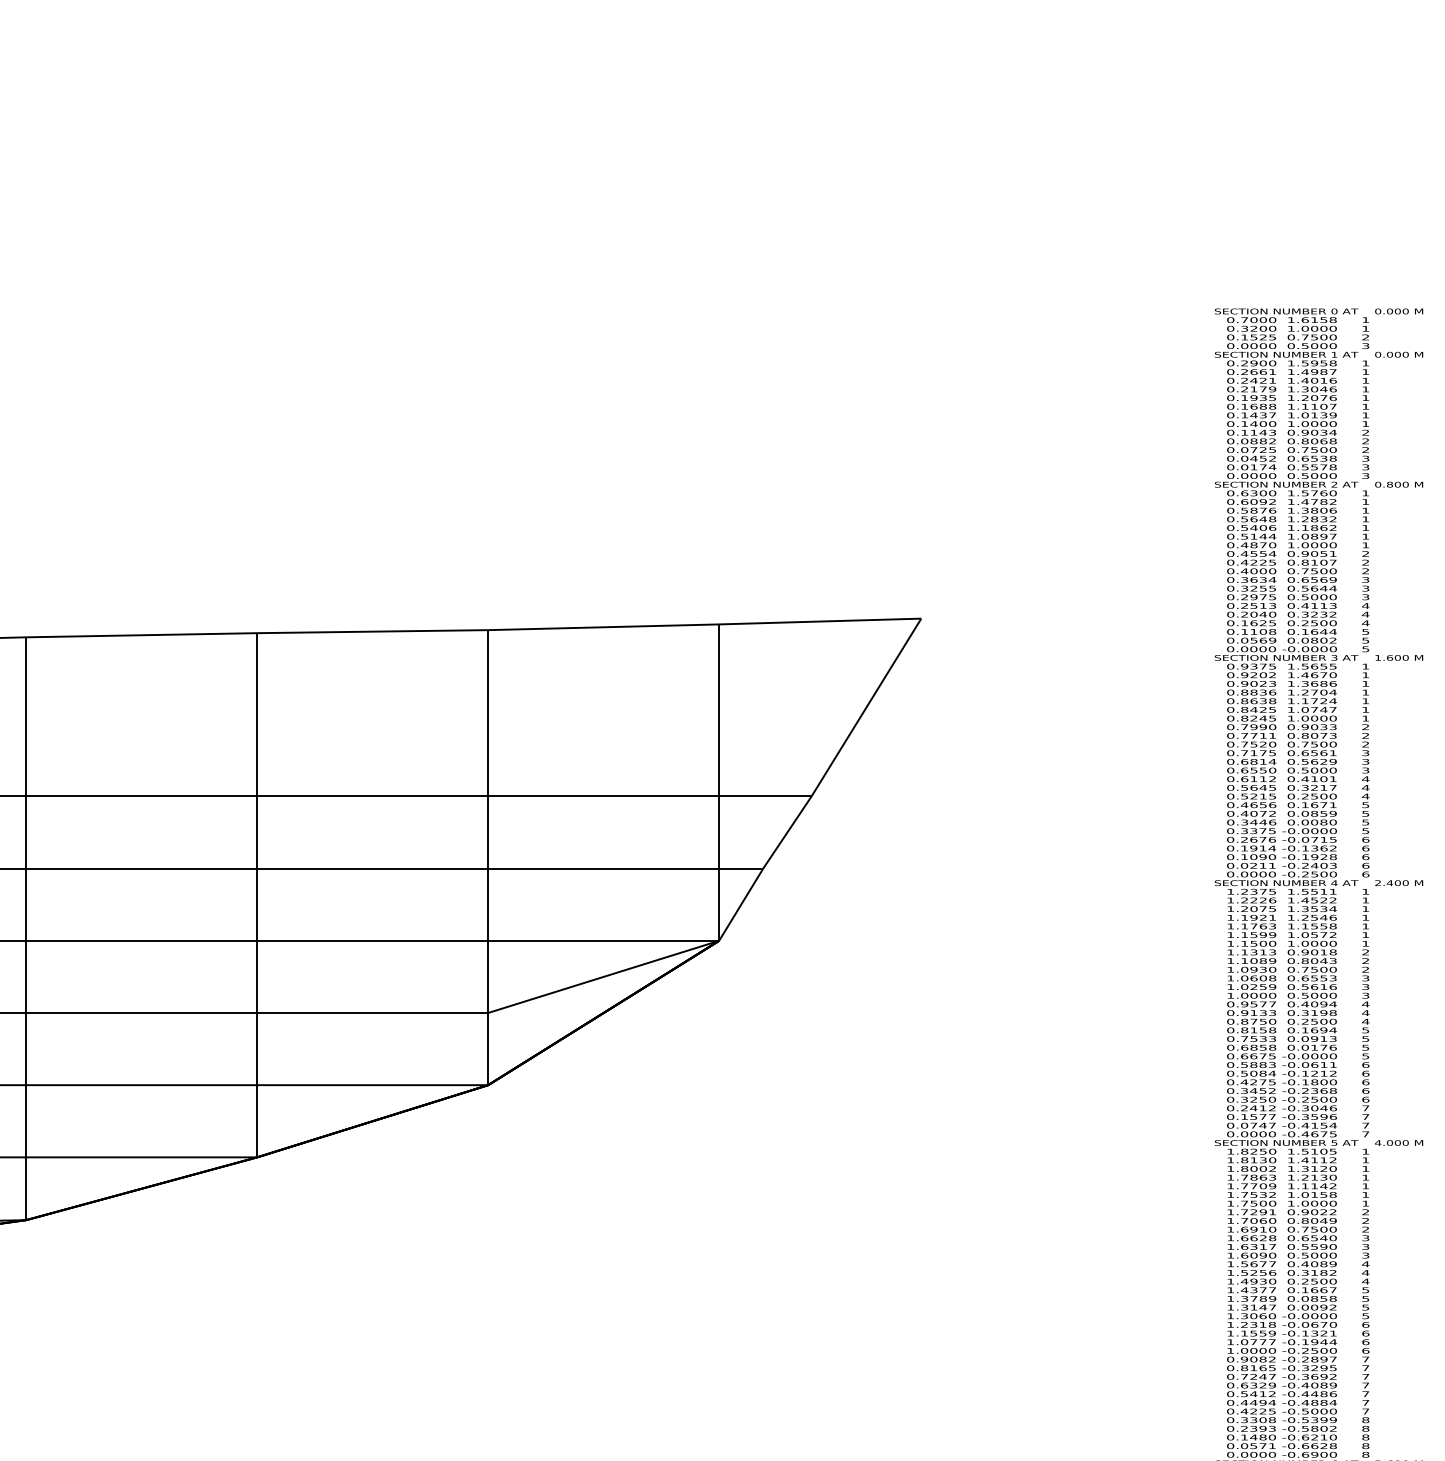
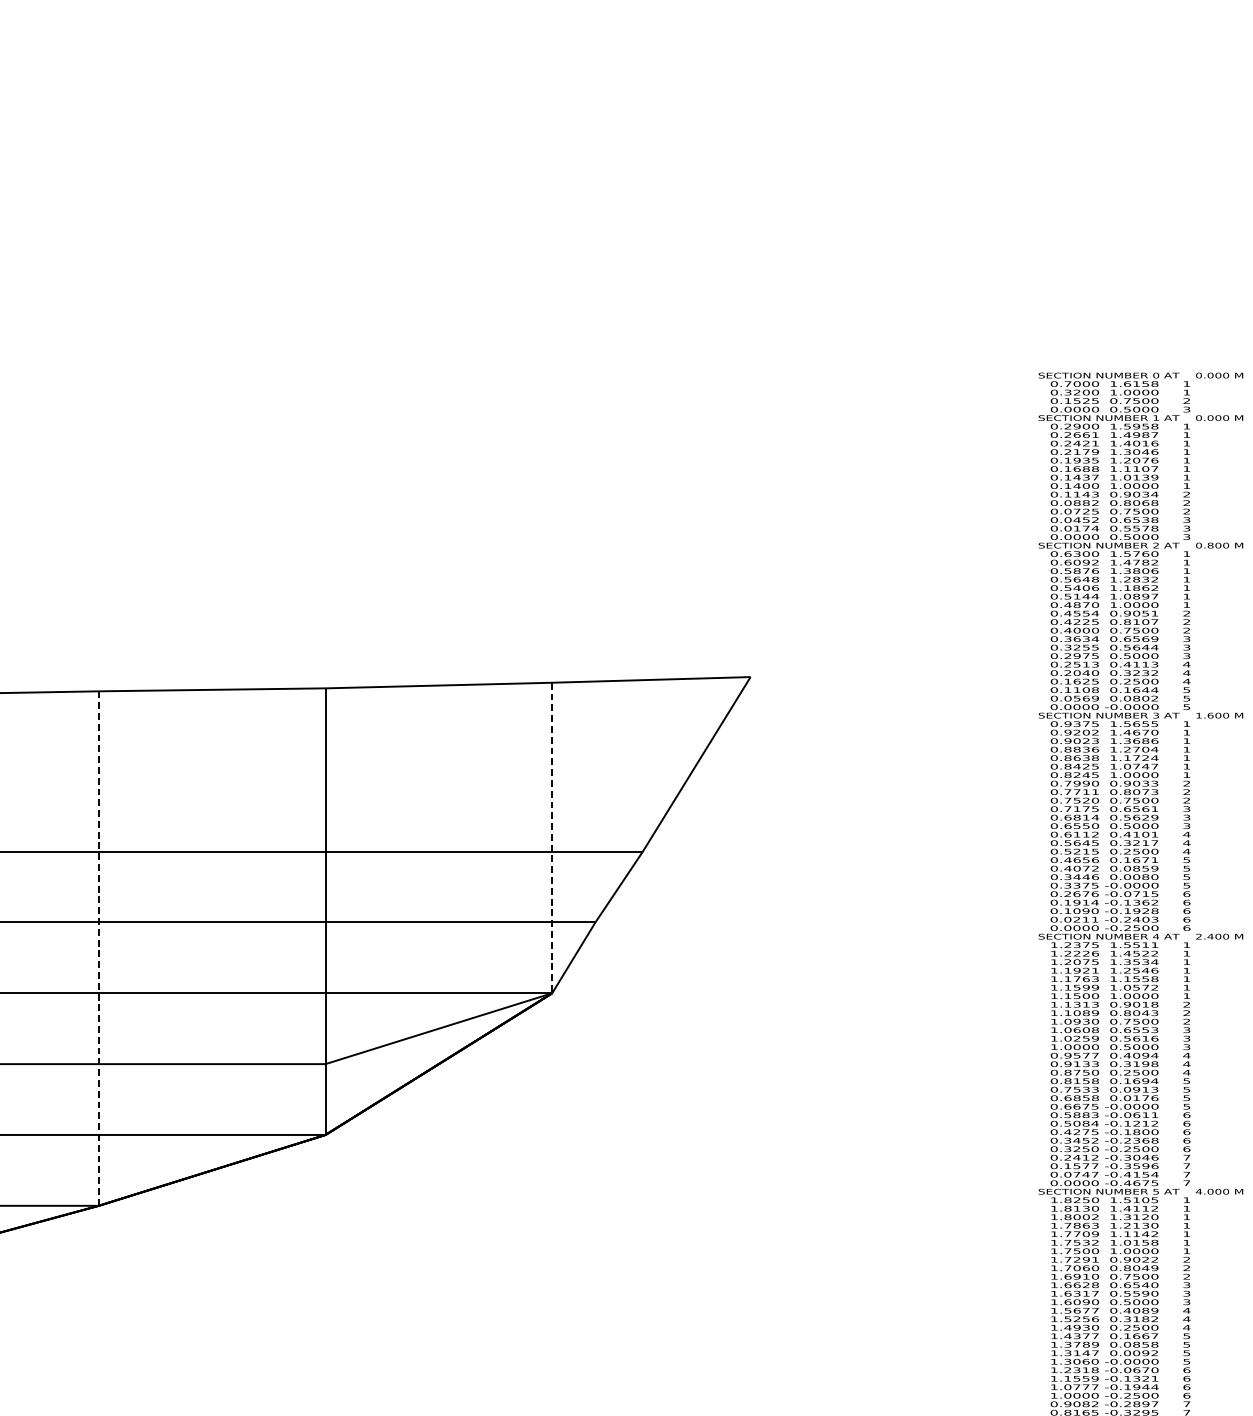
line: (719, 783) -> (552, 838), solid -> dashed
line: (257, 895) -> (99, 948), solid -> dashed

